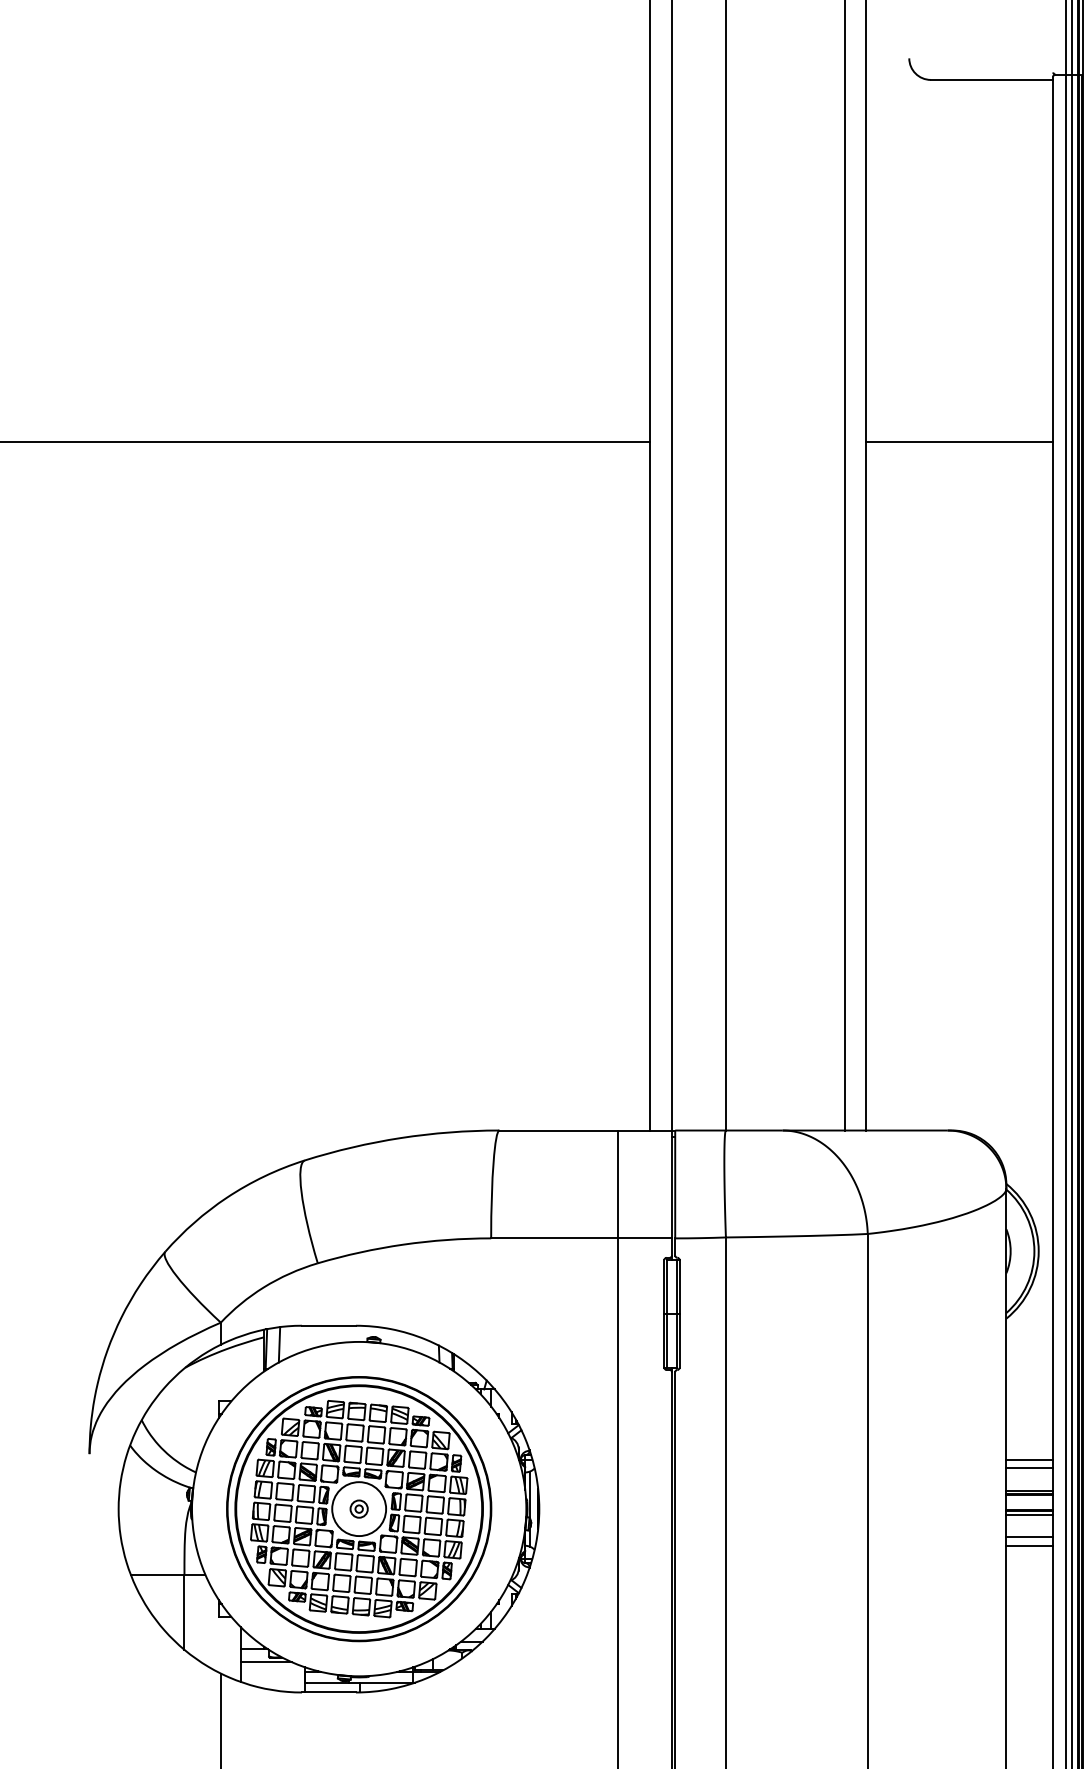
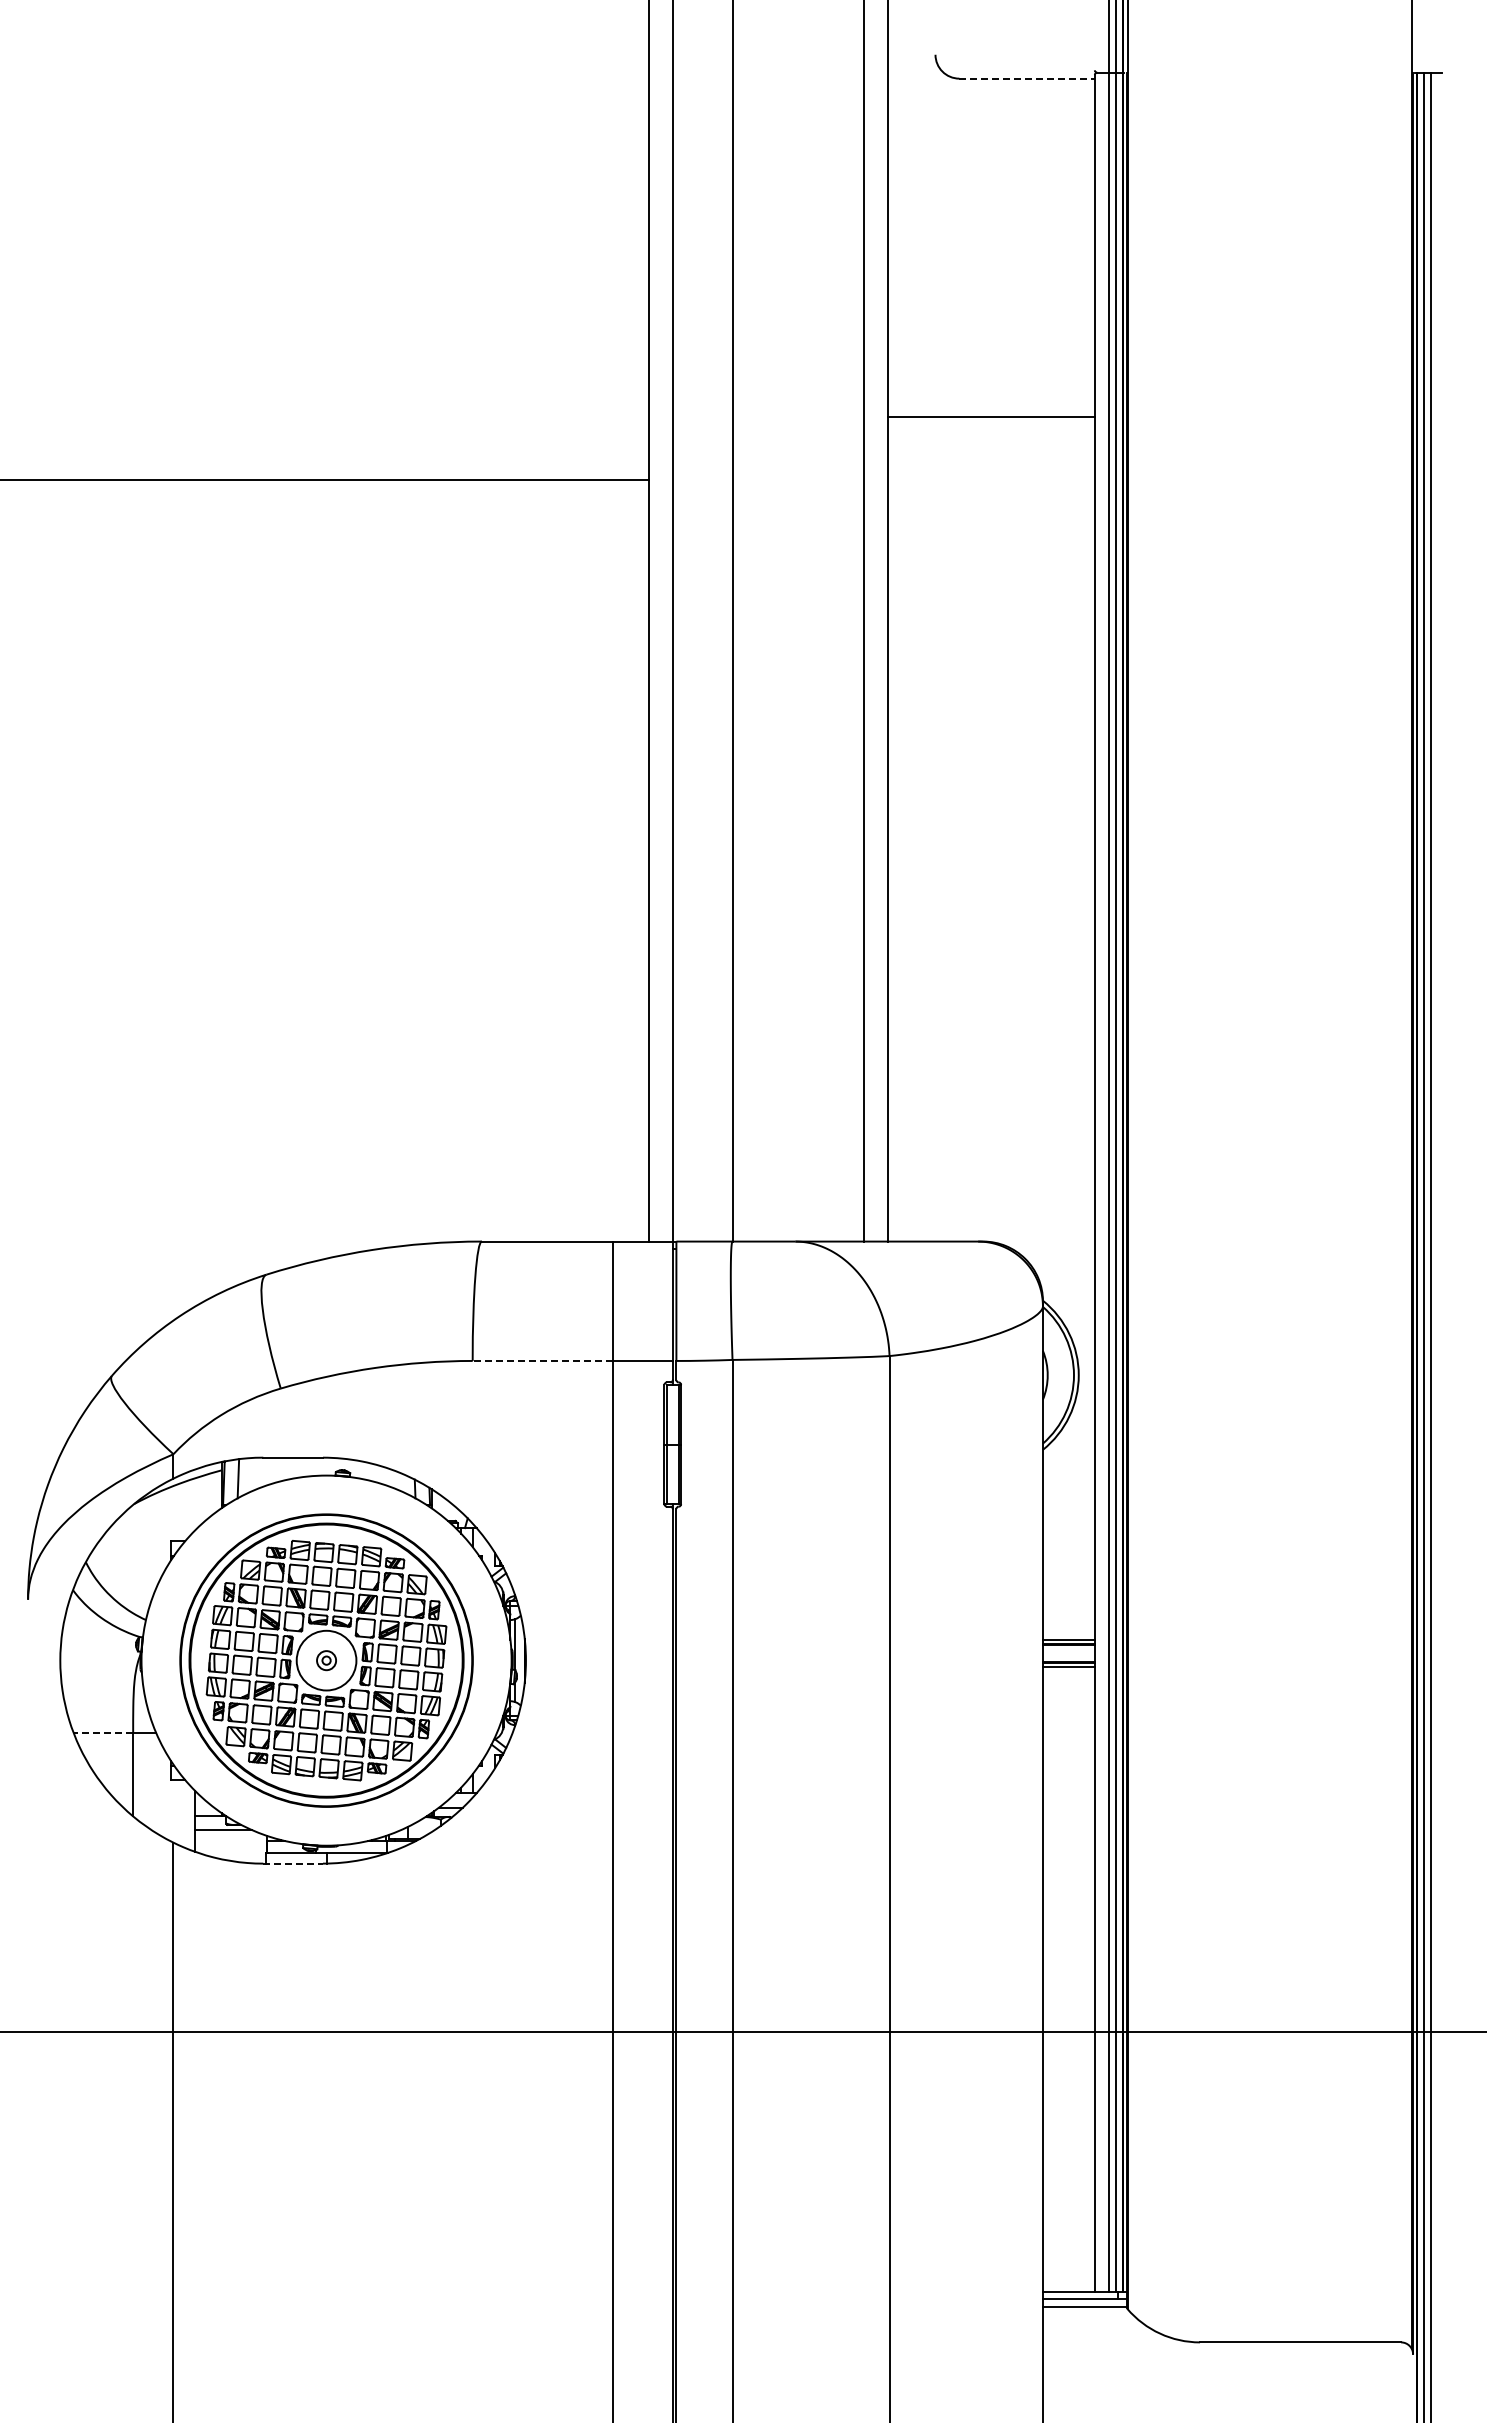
line: (992, 79) -> (1027, 78), solid -> dashed
line: (958, 442) -> (990, 416), moved
line: (554, 1237) -> (542, 1360), solid -> dashed
line: (1029, 1459) -> (1068, 1605), removed
line: (1029, 1468) -> (1068, 1615), removed
line: (1029, 1536) -> (1068, 1691), removed
line: (1029, 1546) -> (1068, 1701), removed
line: (157, 1574) -> (103, 1733), solid -> dashed
line: (329, 1692) -> (293, 1863), solid -> dashed

